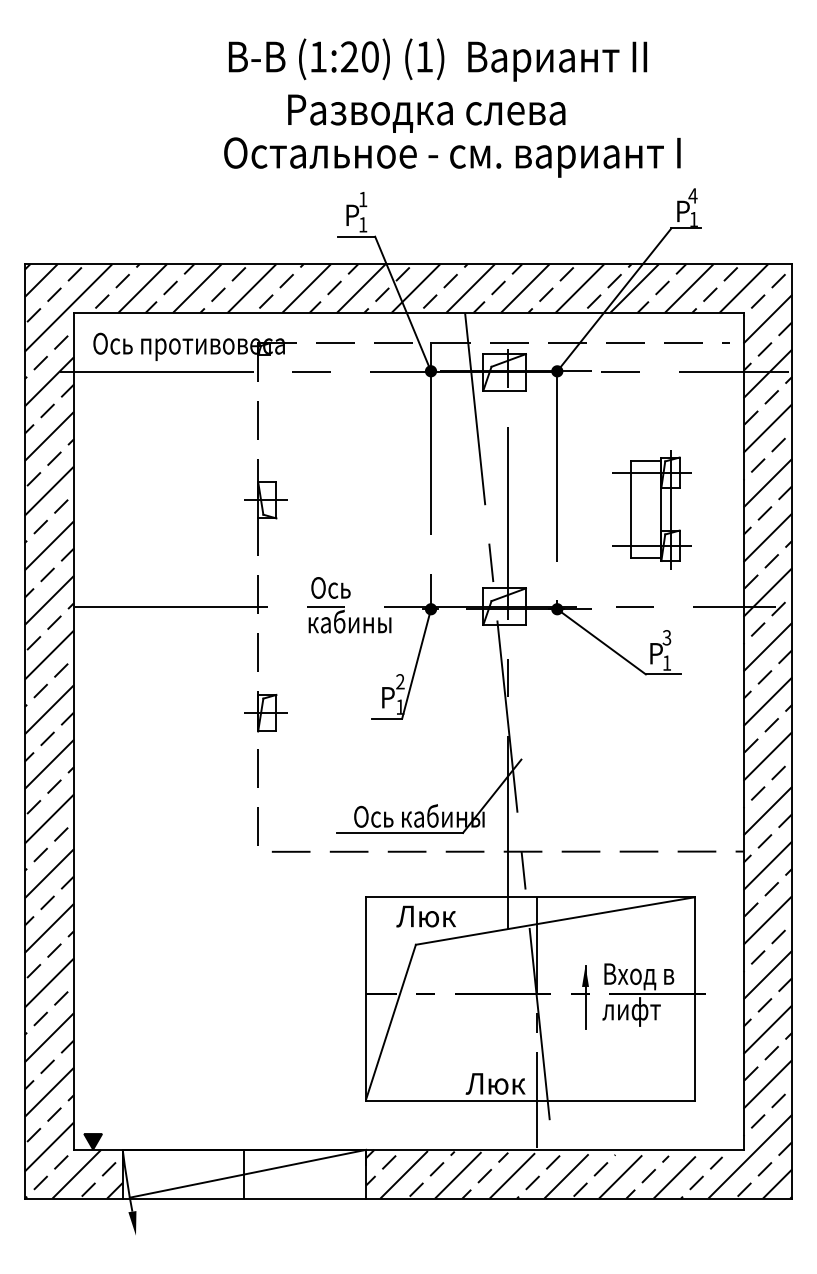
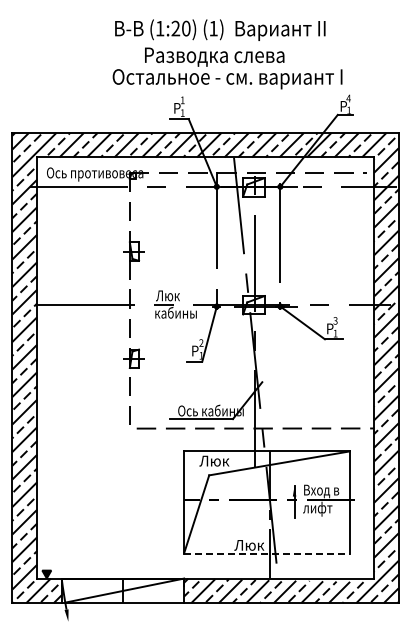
part: (650, 509) -> (327, 256), removed
text: (332, 587) -> (167, 295), Ось -> Люк
line: (529, 1102) -> (266, 554), solid -> dashed

